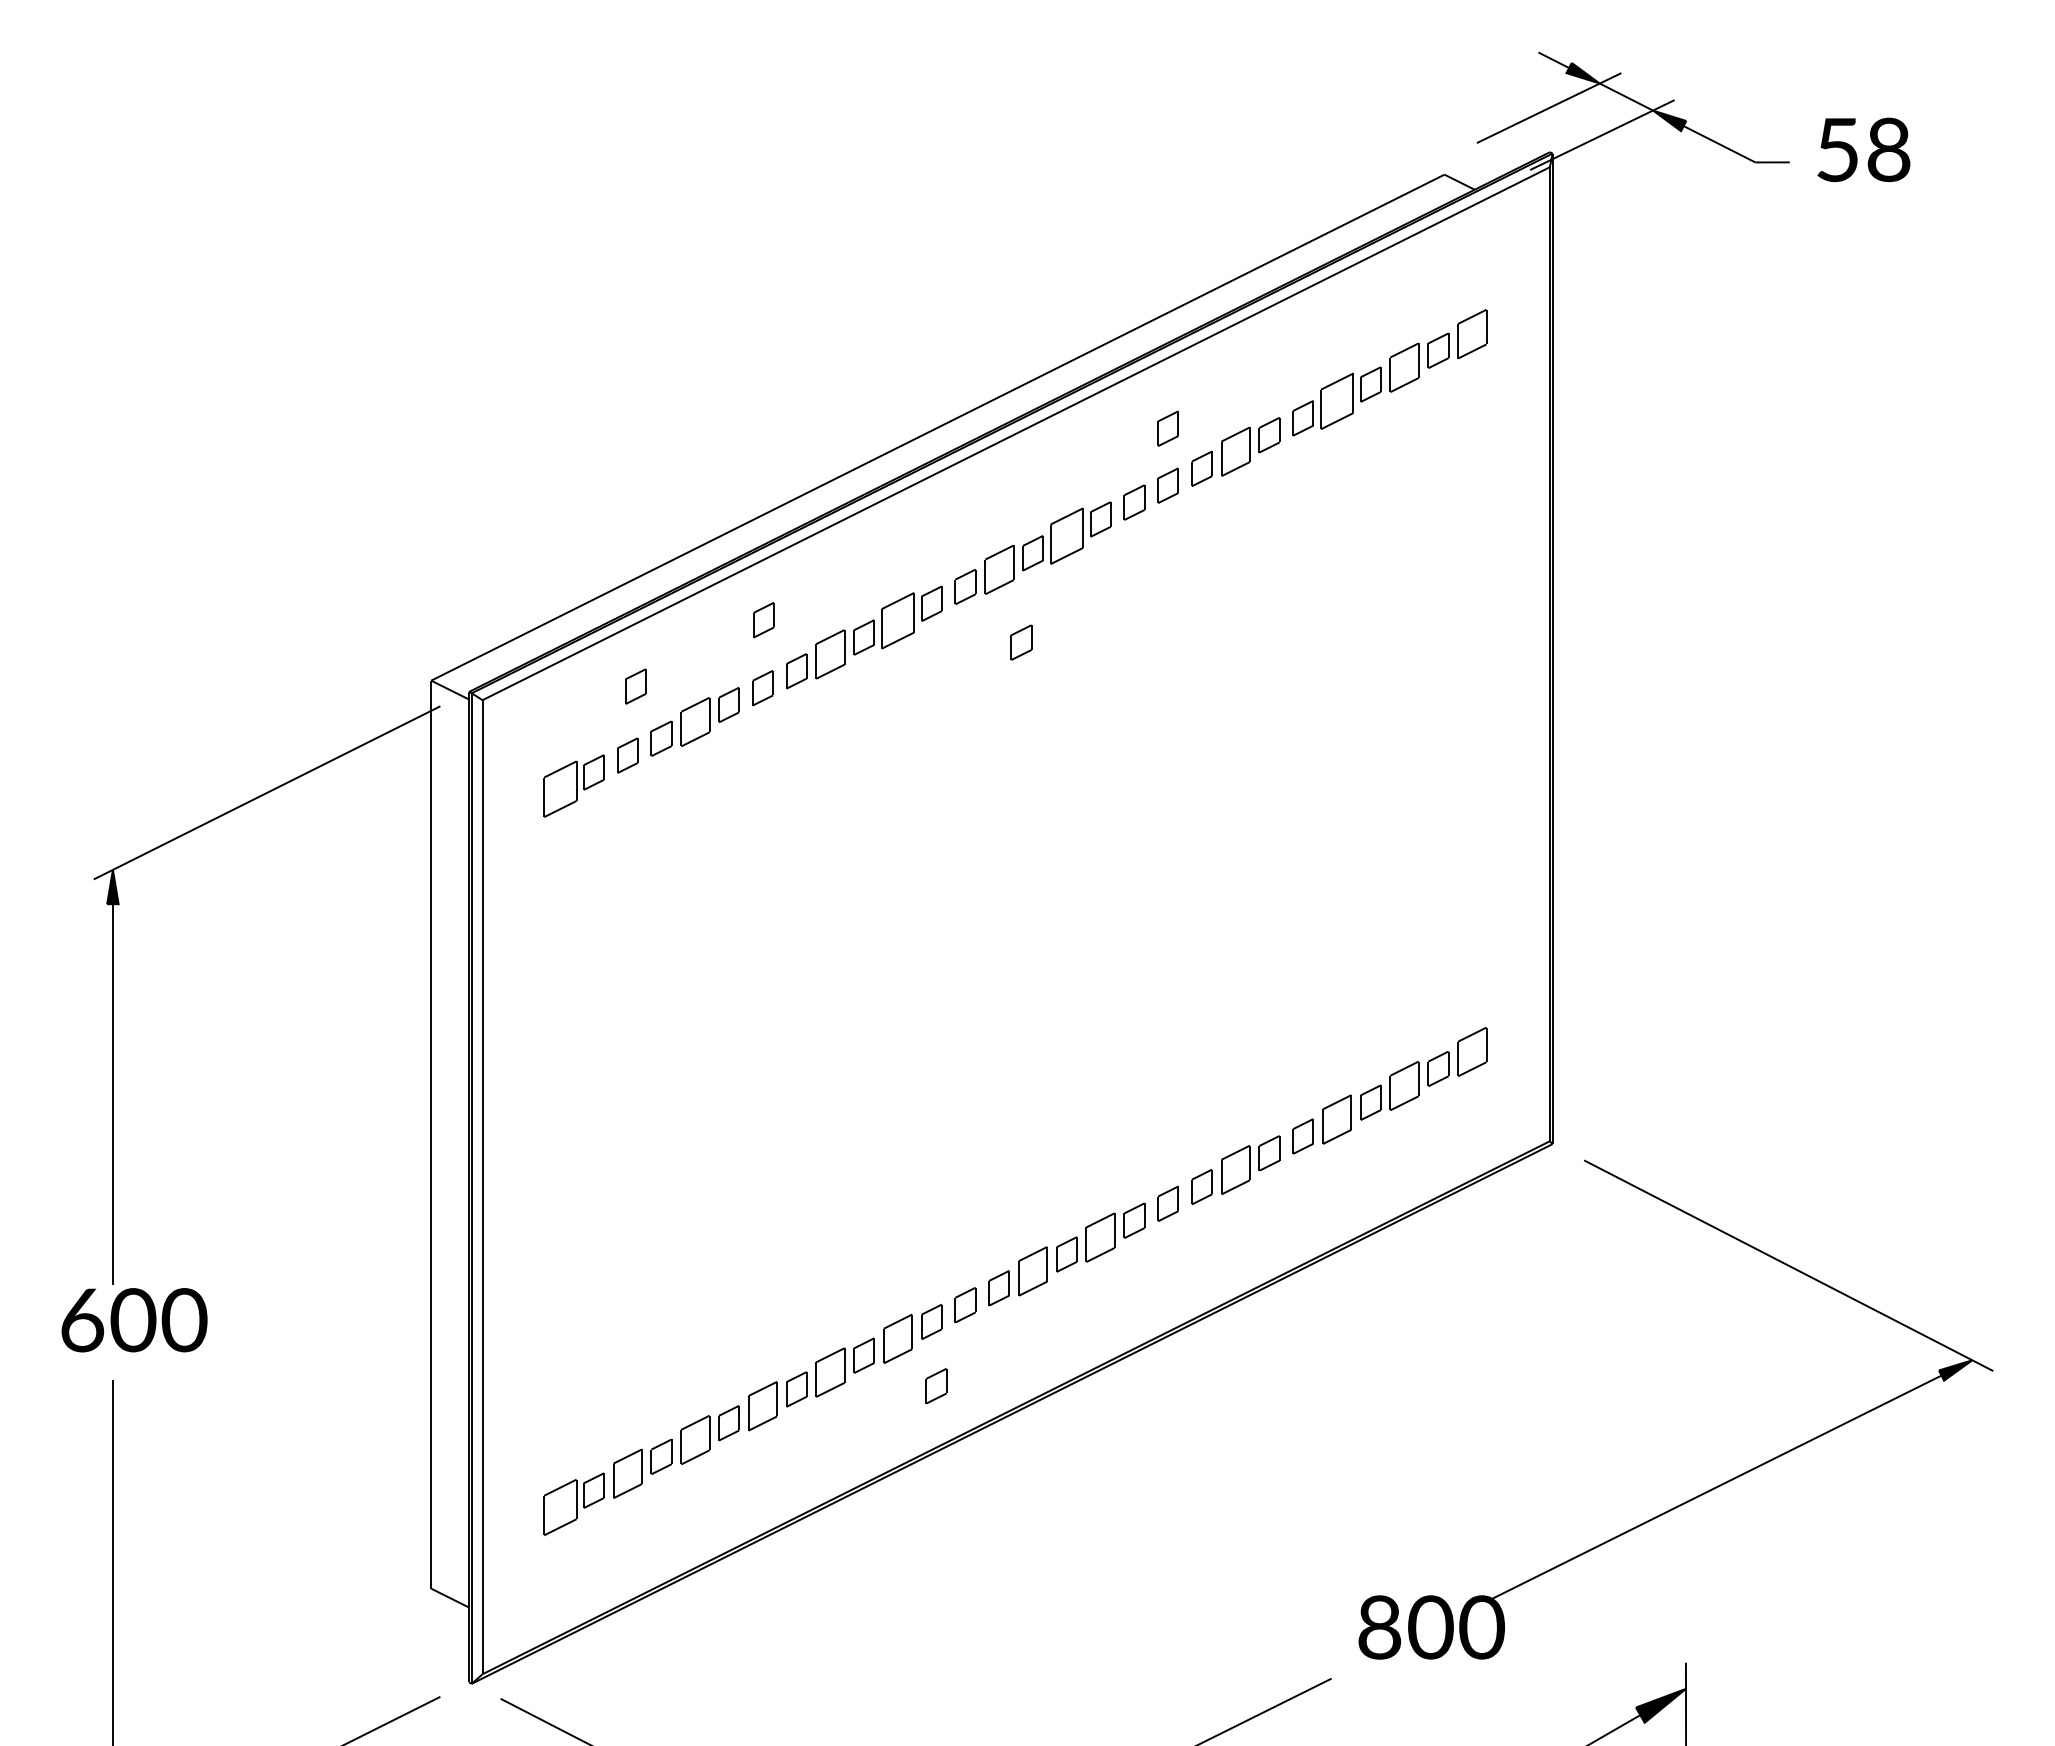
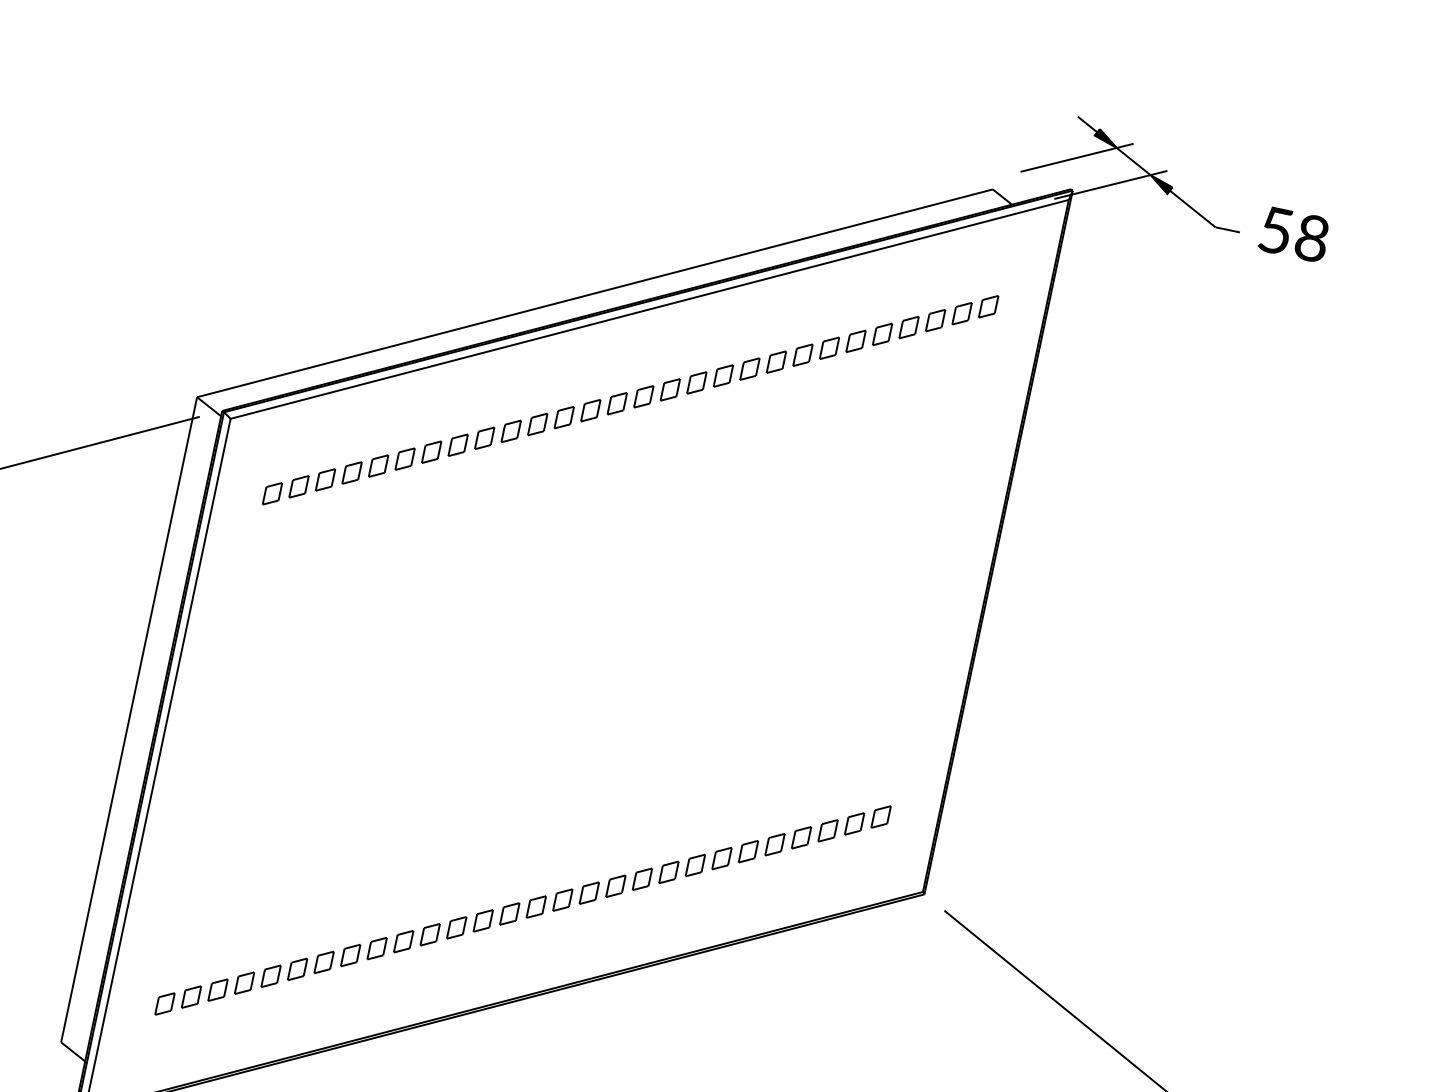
part: (1471, 333) -> (988, 306), size x0.71
part: (1404, 367) -> (935, 320), size x0.71
part: (1336, 401) -> (882, 334), size x0.62
part: (1167, 428) -> (757, 328), removed
part: (1235, 452) -> (802, 355), size x0.71
part: (1066, 536) -> (670, 389), size x0.62
part: (998, 570) -> (616, 403), size x0.71
part: (763, 620) -> (442, 404), removed
part: (897, 620) -> (537, 424), size x0.62
part: (1021, 642) -> (622, 458), removed
part: (830, 654) -> (484, 438), size x0.71
part: (635, 686) -> (341, 431), removed
part: (694, 721) -> (378, 465), size x0.71
part: (559, 789) -> (271, 493), size x0.62
part: (1471, 1052) -> (880, 817), size x0.71
part: (1404, 1085) -> (828, 830), size x0.71
part: (1336, 1119) -> (774, 844), size x0.71
part: (1235, 1170) -> (695, 865), size x0.71
part: (1100, 1237) -> (589, 893), size x0.71
part: (1032, 1271) -> (535, 907), size x0.71
part: (897, 1338) -> (429, 934), size x0.71
part: (830, 1372) -> (377, 948), size x0.71
part: (936, 1386) -> (450, 974), removed
part: (762, 1406) -> (323, 962), size x0.71
part: (694, 1439) -> (270, 975), size x0.71
part: (627, 1473) -> (217, 989), size x0.71
part: (559, 1507) -> (164, 1003), size x0.62

